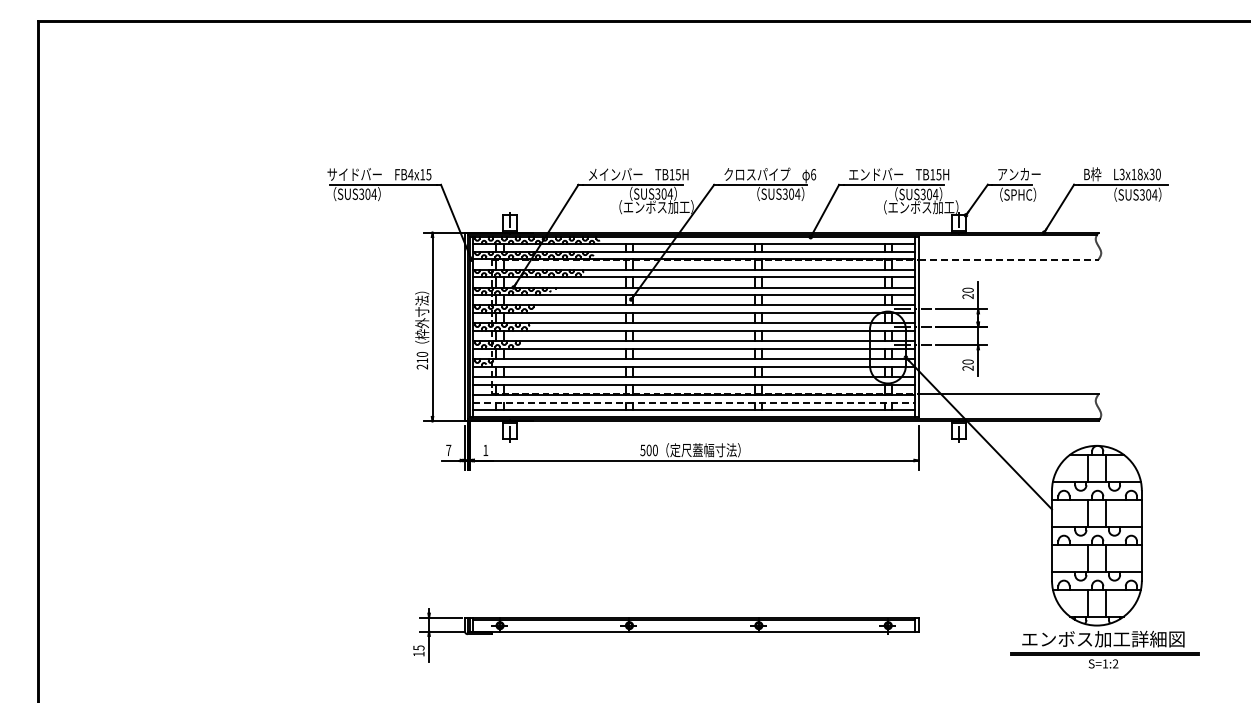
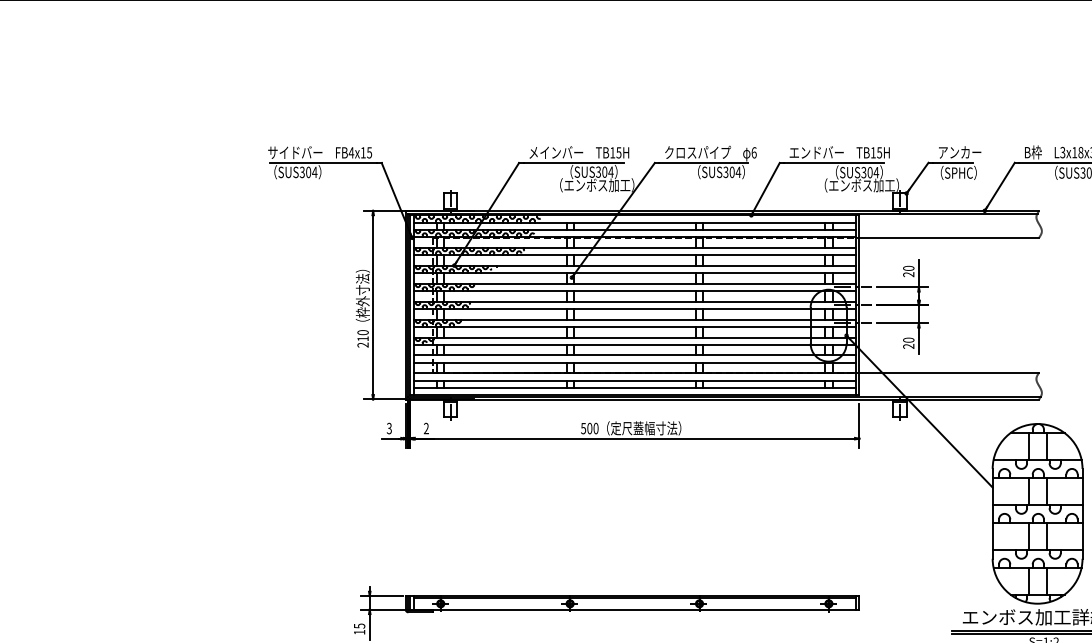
line: (1008, 259) -> (949, 237), dashed -> solid
line: (694, 402) -> (635, 380), dashed -> solid
text: (485, 449) -> (426, 427), 1 -> 2
text: (448, 450) -> (389, 428), 7 -> 3

